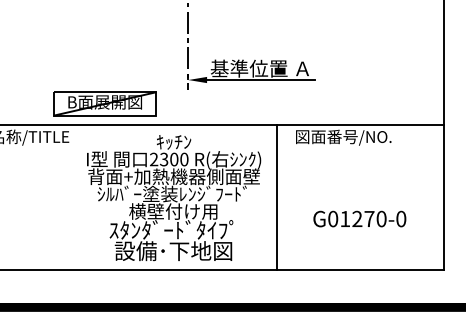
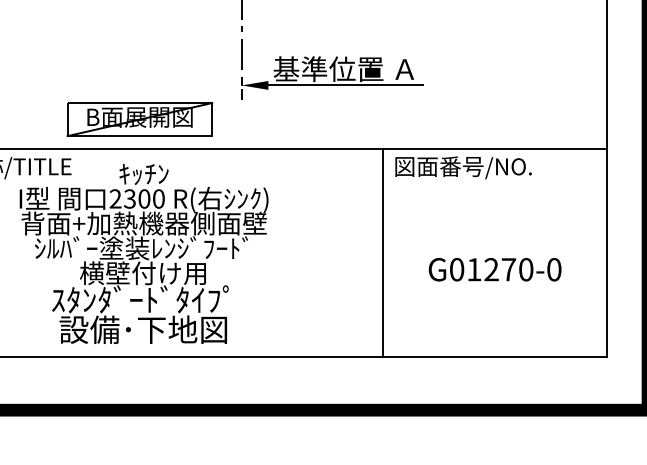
part: (104, 103) -> (139, 118), moved
line: (276, 197) -> (383, 253), moved
text: (174, 198) -> (144, 254), moved
text: (359, 218) -> (494, 268), moved

